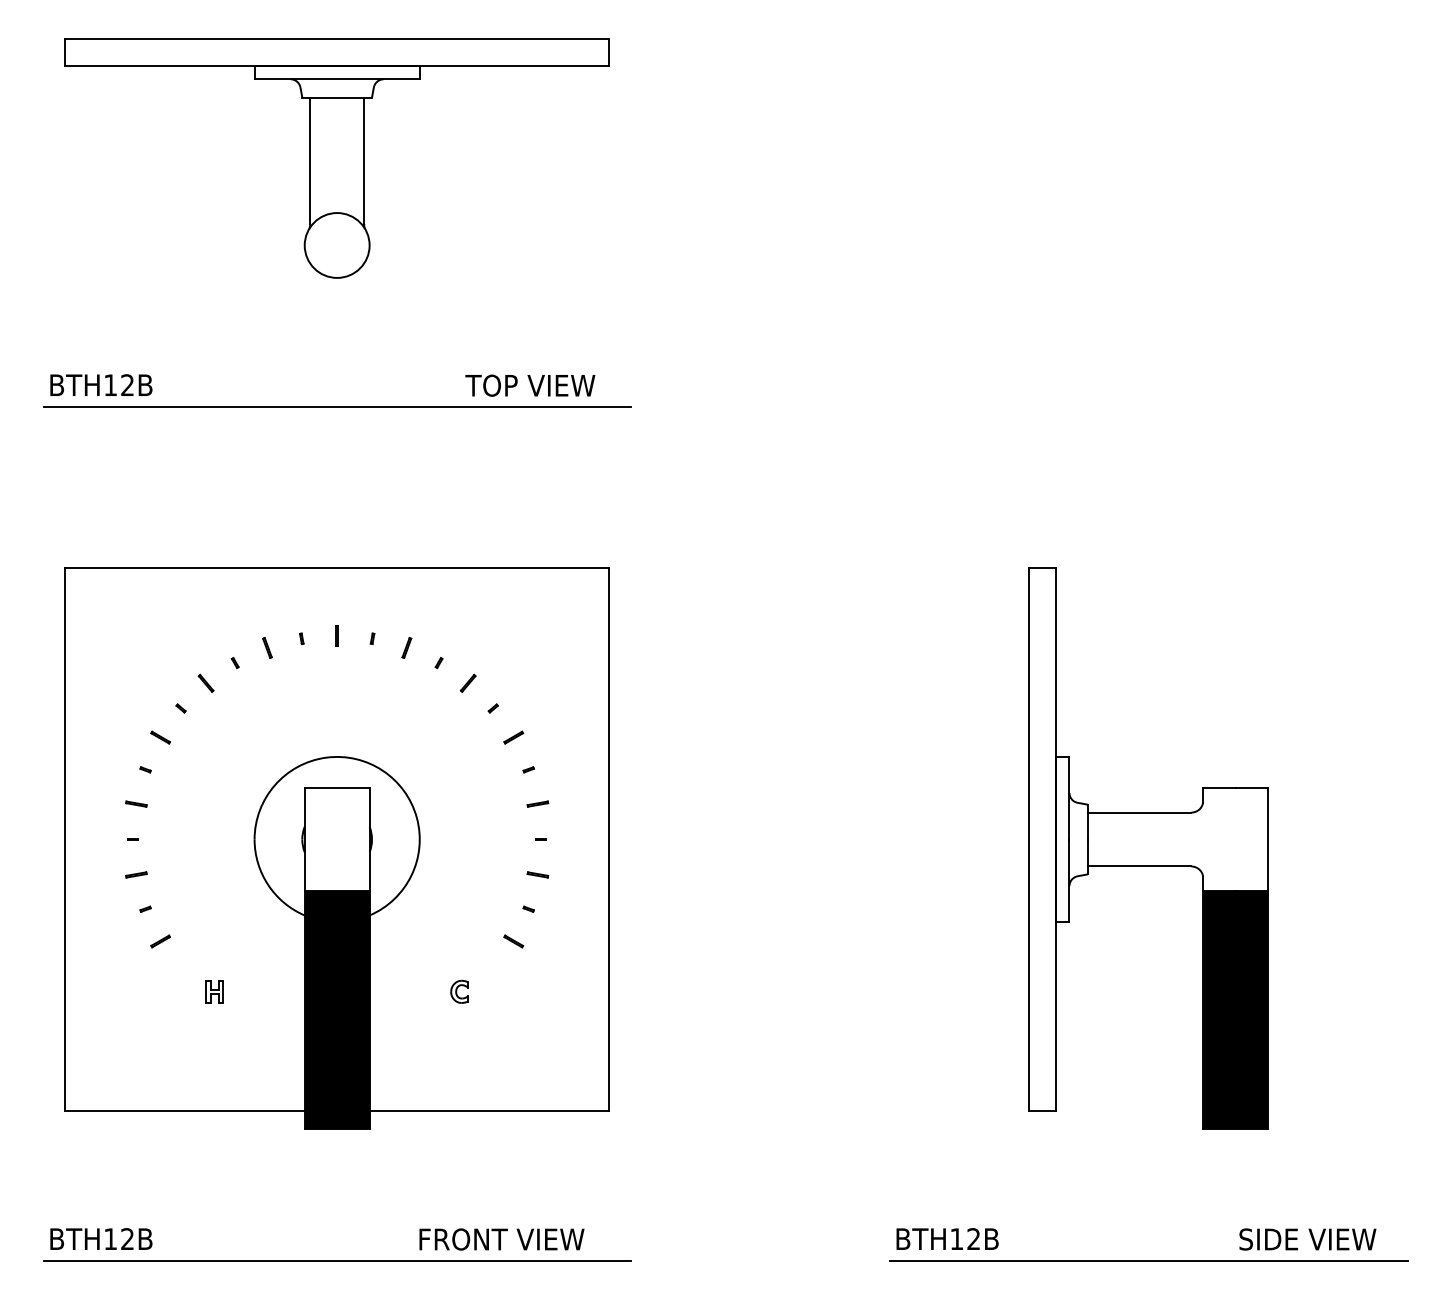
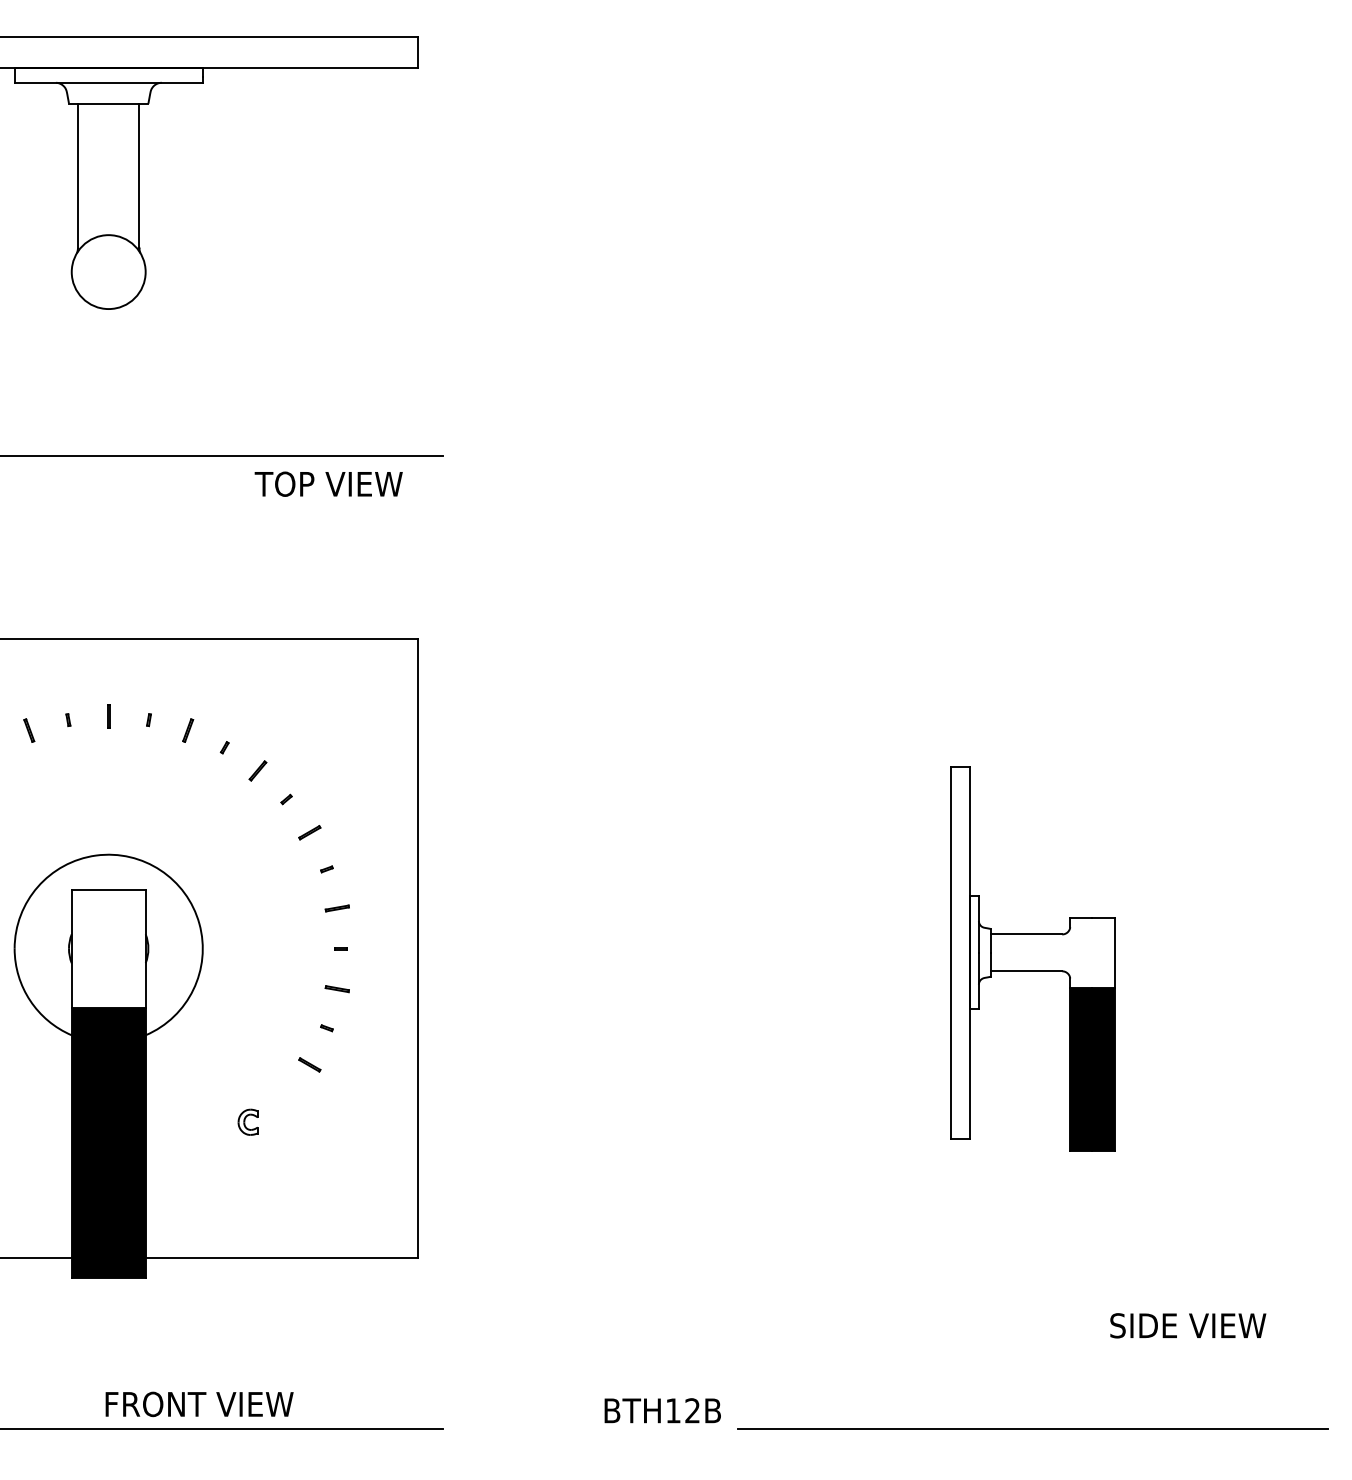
text: (530, 385) -> (328, 483), moved
part: (1148, 848) -> (1032, 959), size x0.6
text: (947, 1238) -> (662, 1410), moved
text: (501, 1239) -> (199, 1404), moved
text: (1307, 1239) -> (1187, 1325), moved

